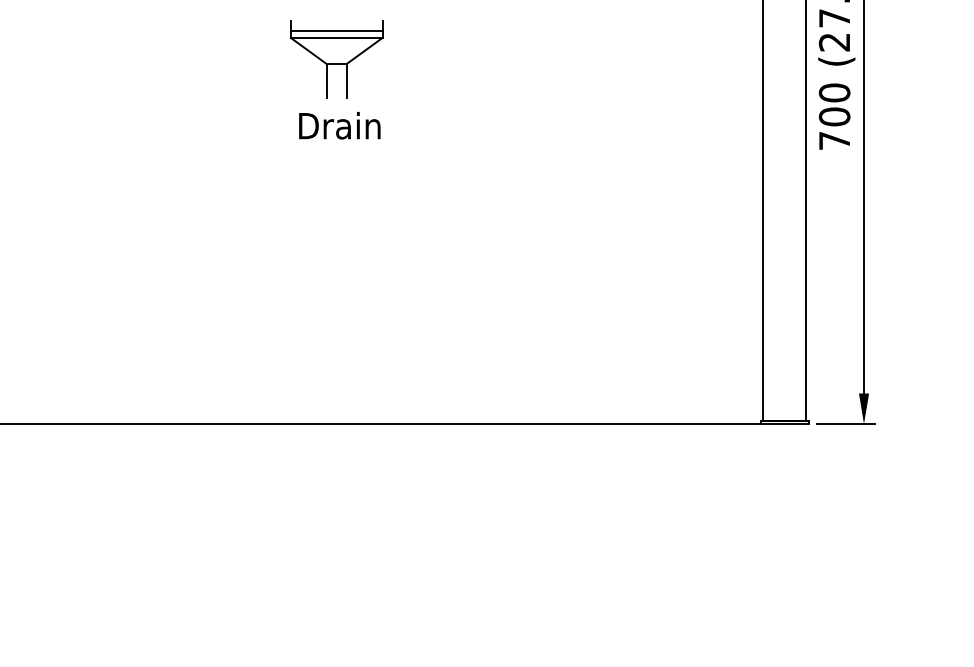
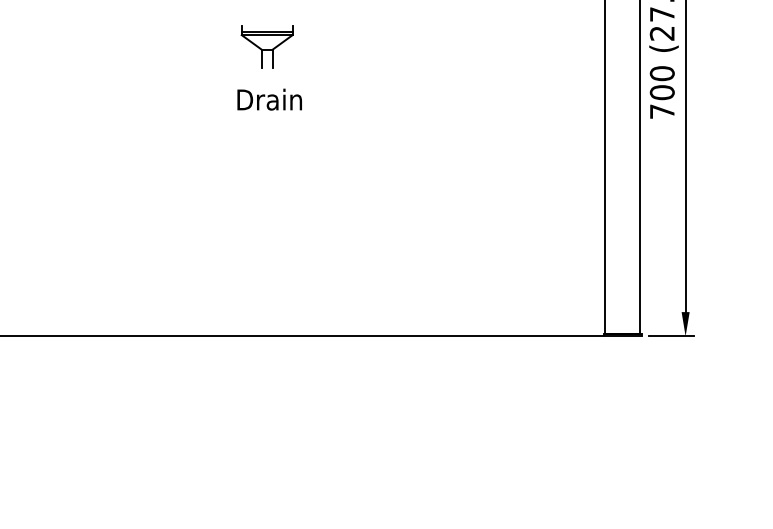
part: (336, 59) -> (267, 47), size x0.7

